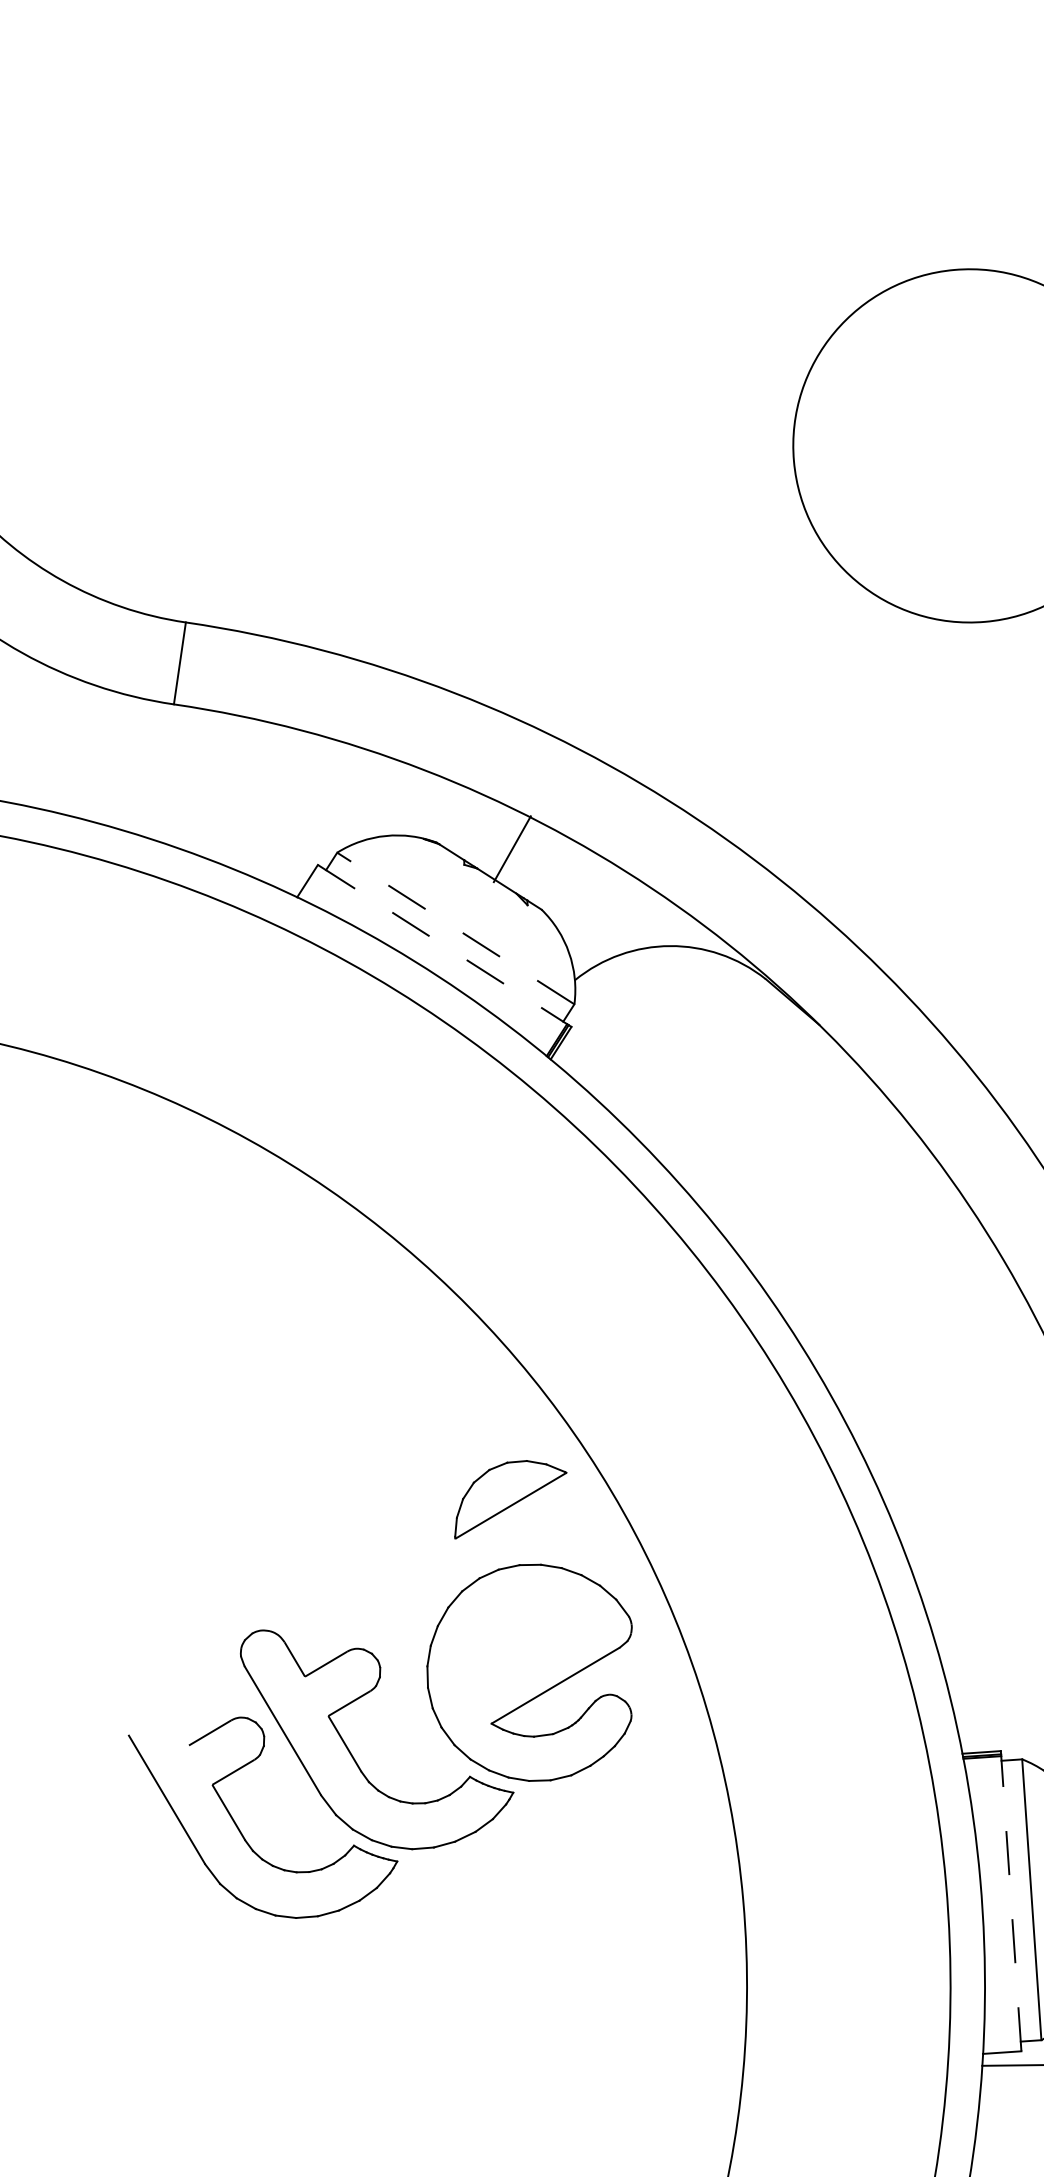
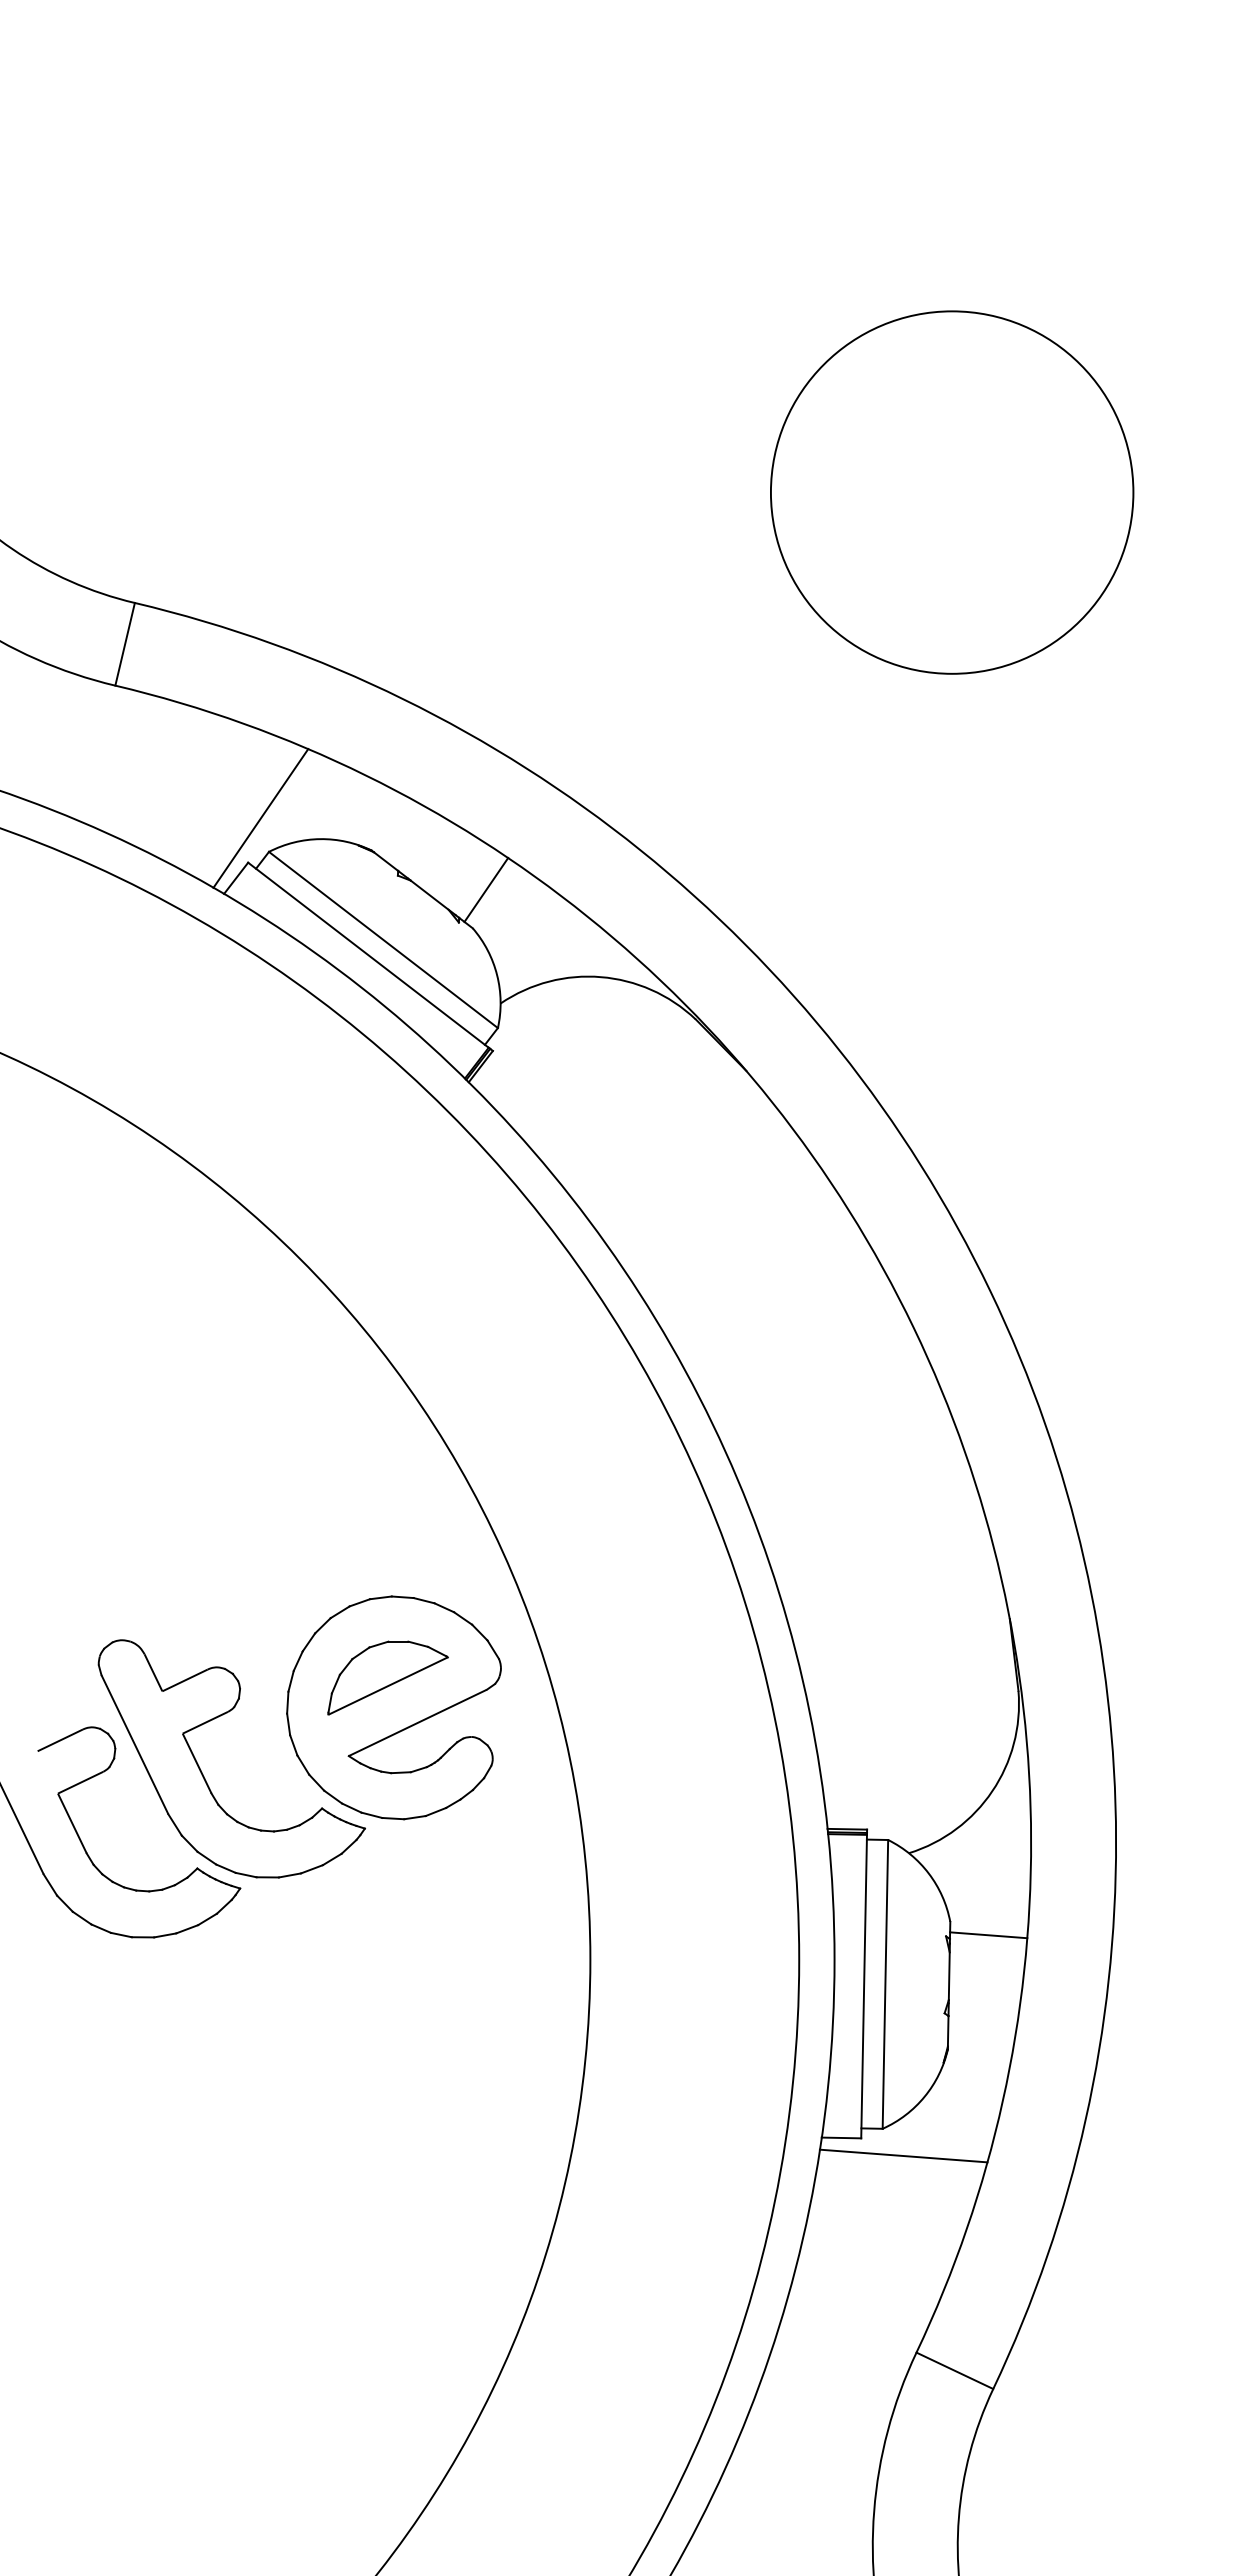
line: (326, 821) -> (260, 818), added
line: (512, 848) -> (486, 889), moved
line: (455, 928) -> (383, 939), dashed -> solid
line: (442, 944) -> (368, 955), dashed -> solid
part: (509, 1497) -> (387, 1677), moved
line: (1011, 1903) -> (864, 1986), dashed -> solid

